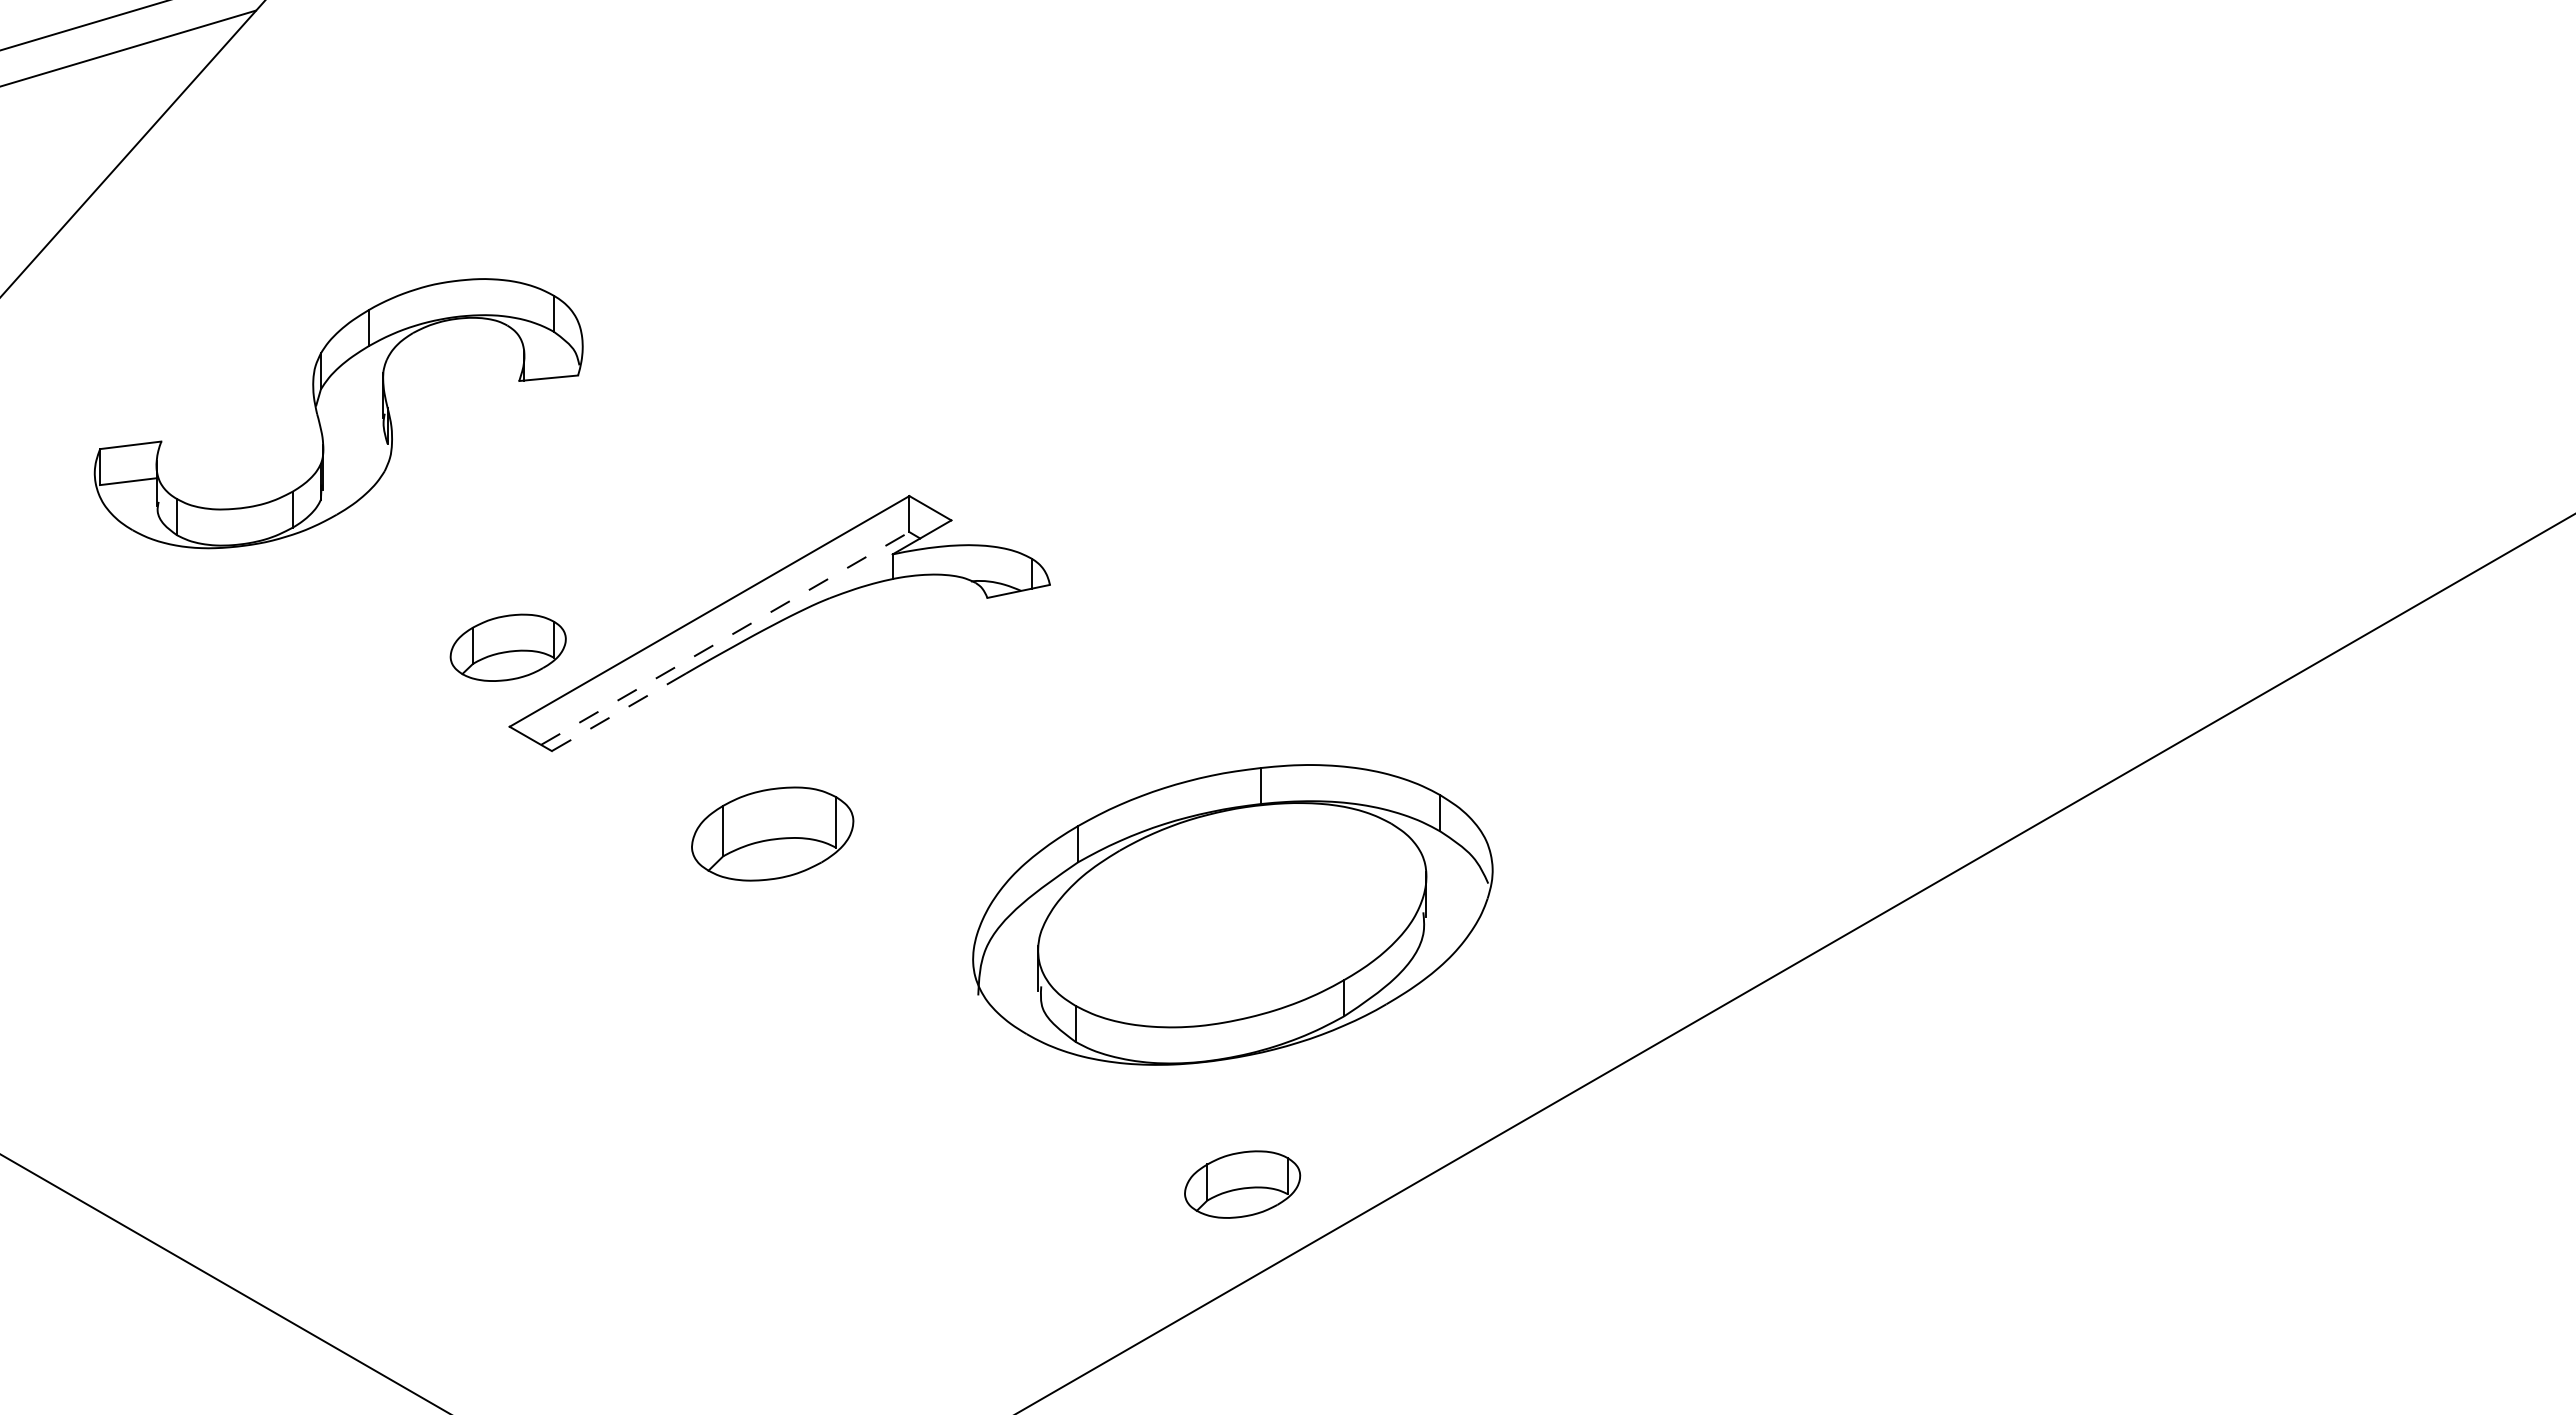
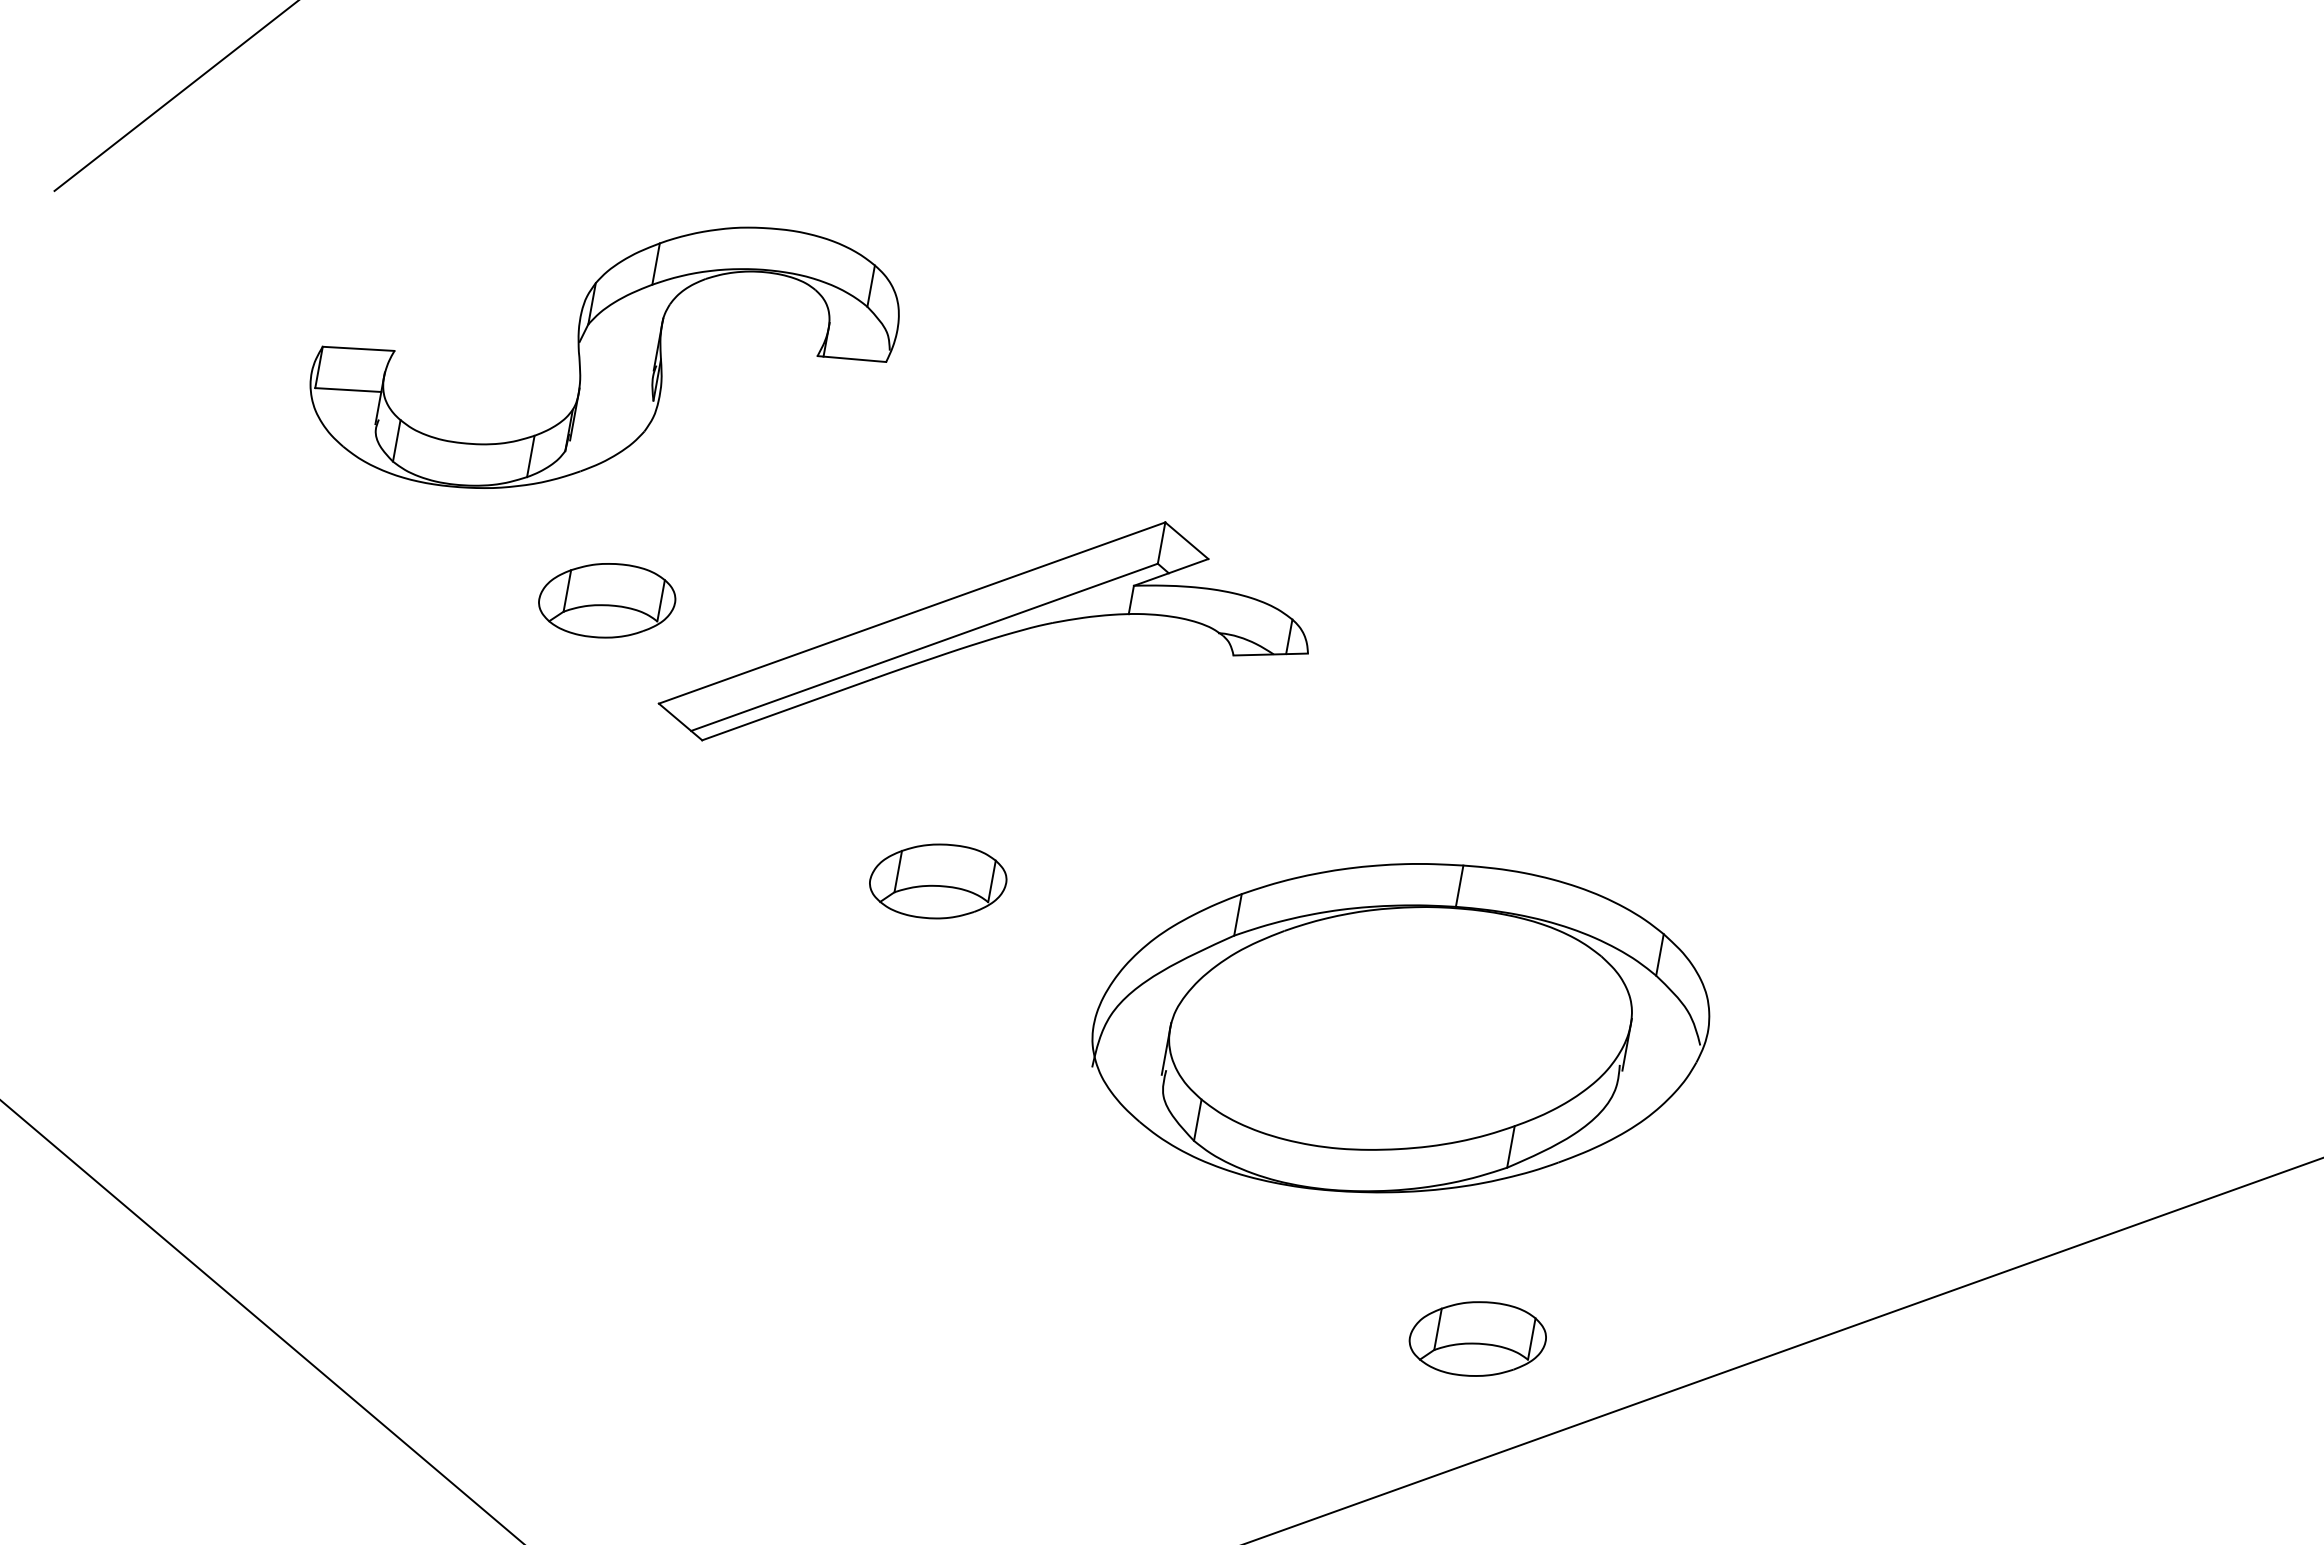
part: (338, 413) -> (603, 355), moved
line: (725, 638) -> (924, 647), dashed -> solid
part: (507, 647) -> (606, 600), moved
line: (618, 712) -> (786, 709), dashed -> solid
part: (772, 833) -> (938, 880), size x0.71
part: (1232, 914) -> (1400, 1027), moved
part: (1242, 1184) -> (1477, 1338), moved

